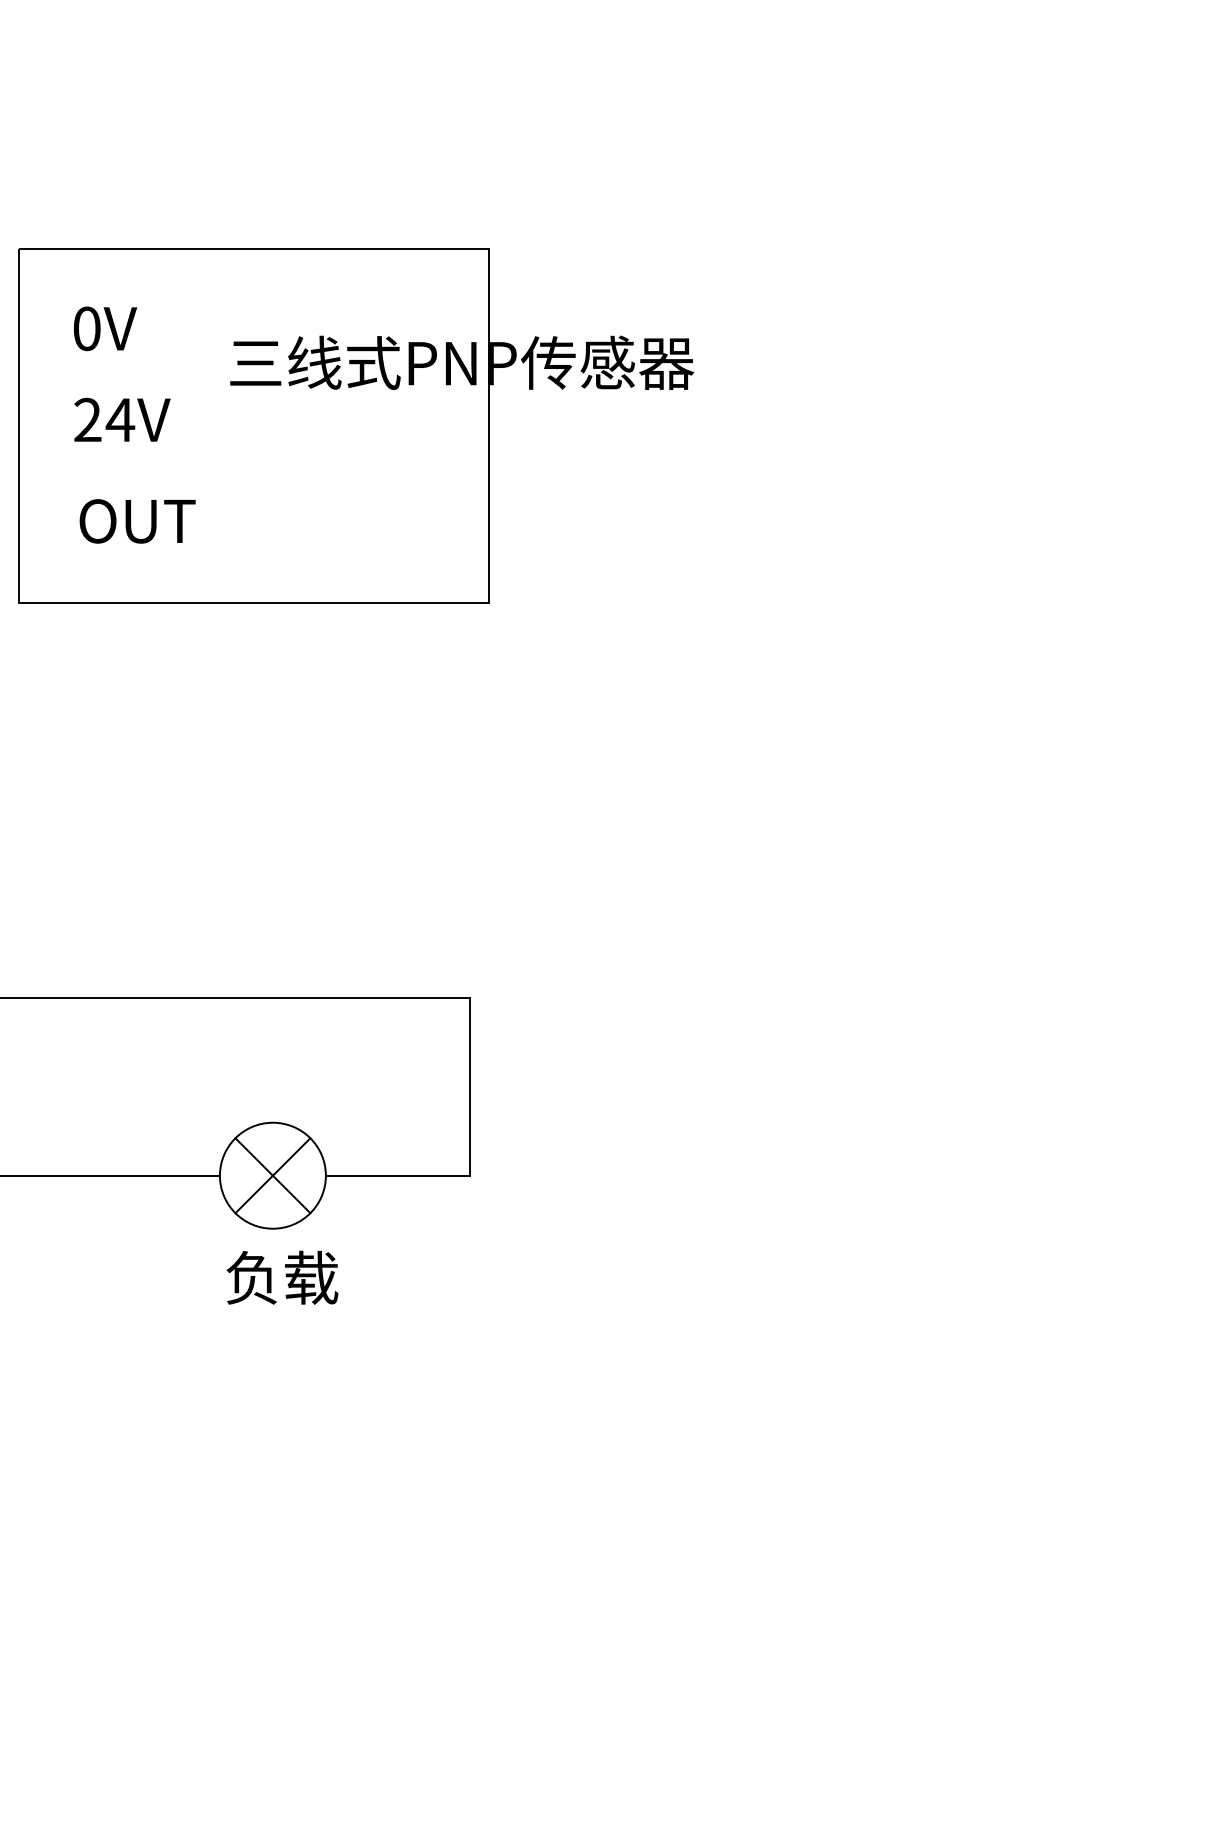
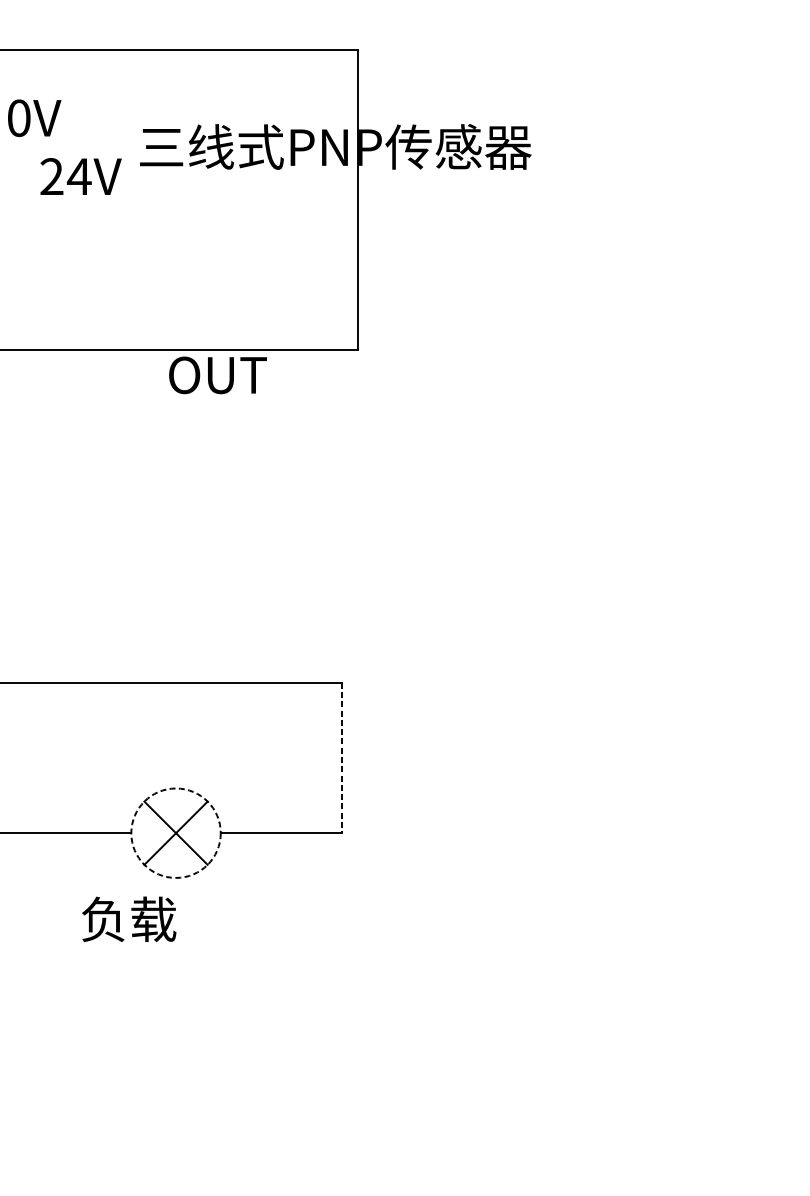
text: (122, 419) -> (81, 176), moved
text: (137, 521) -> (217, 375), moved
line: (469, 1087) -> (341, 758), solid -> dashed
circle: (272, 1175) -> (175, 833), solid -> dashed
text: (282, 1277) -> (129, 919), moved

